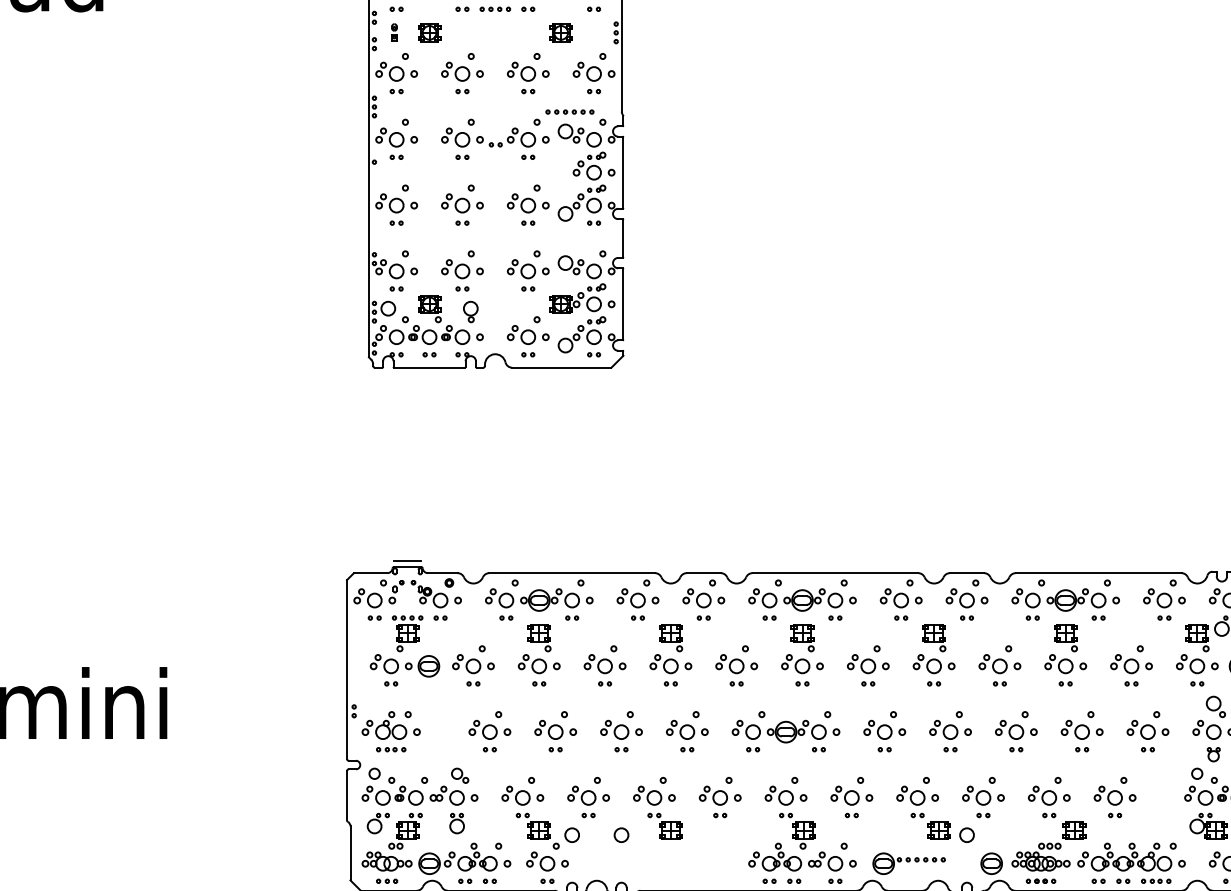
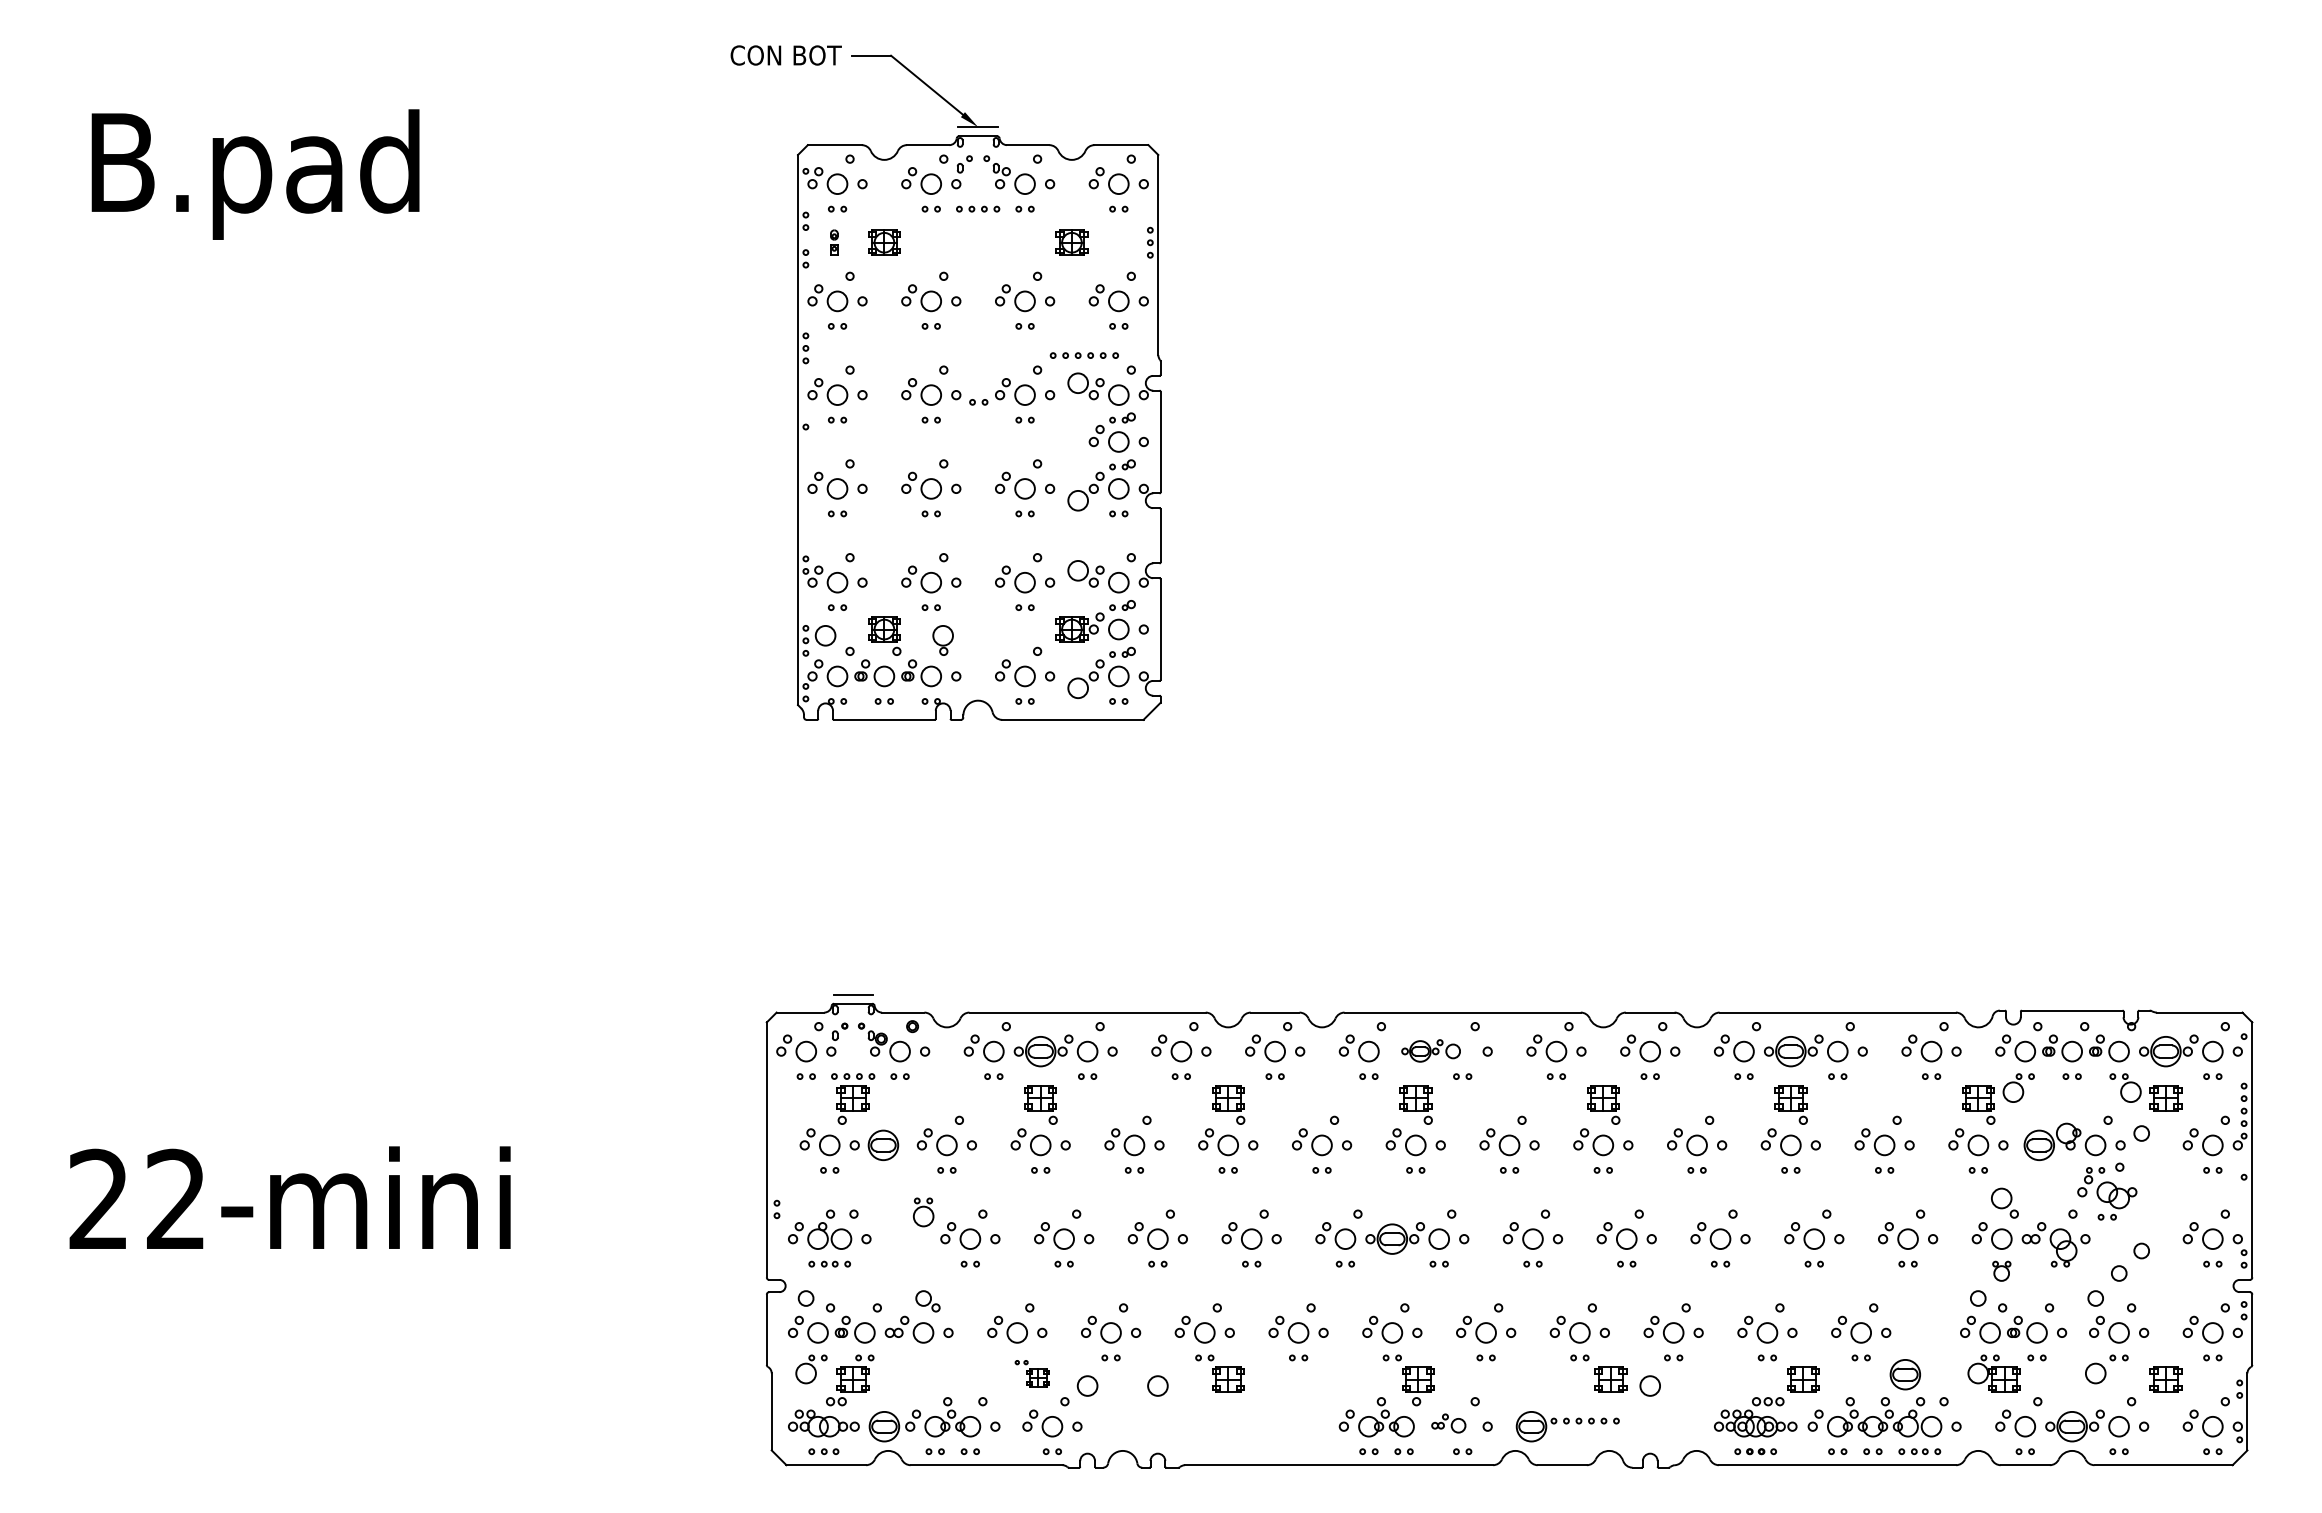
part: (812, 599) -> (1430, 1050), size x0.7
part: (457, 823) -> (923, 1212), moved
part: (532, 826) -> (1031, 1373), size x0.7
part: (825, 861) -> (1448, 1423), size x0.7
part: (991, 863) -> (1904, 1374), moved

